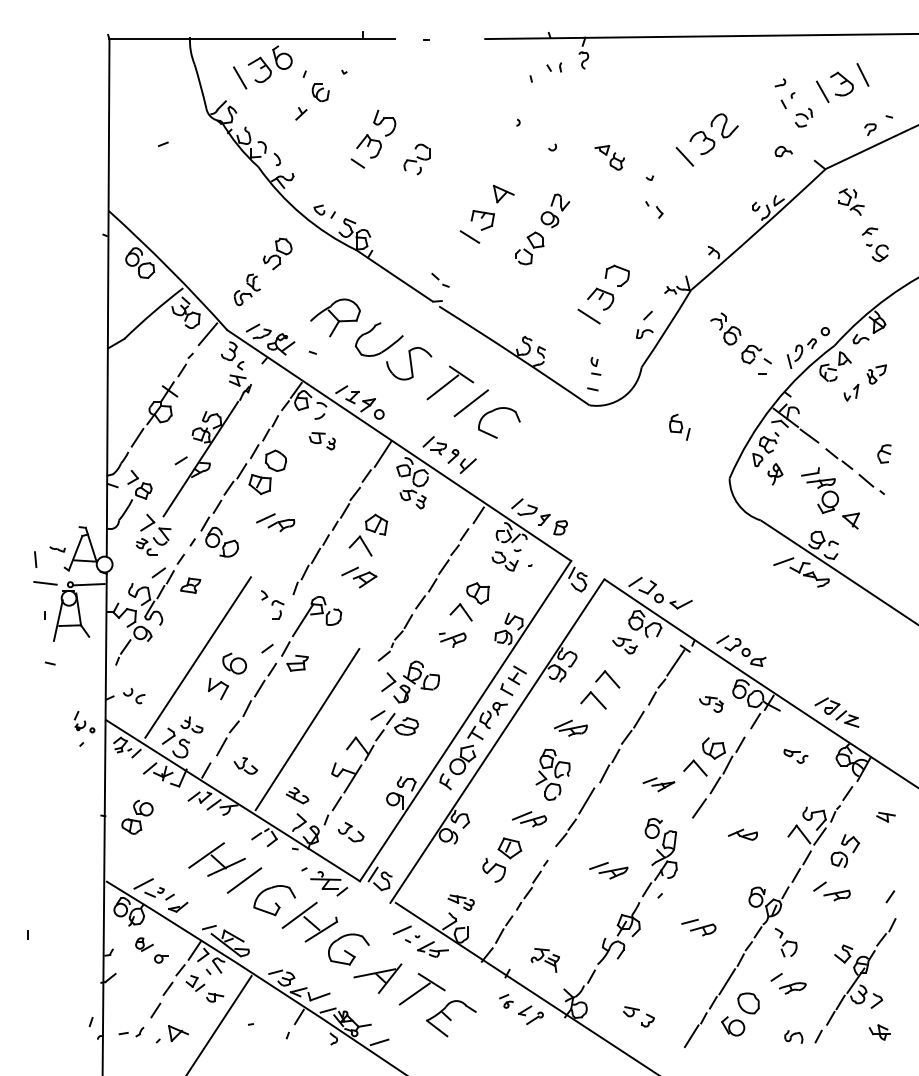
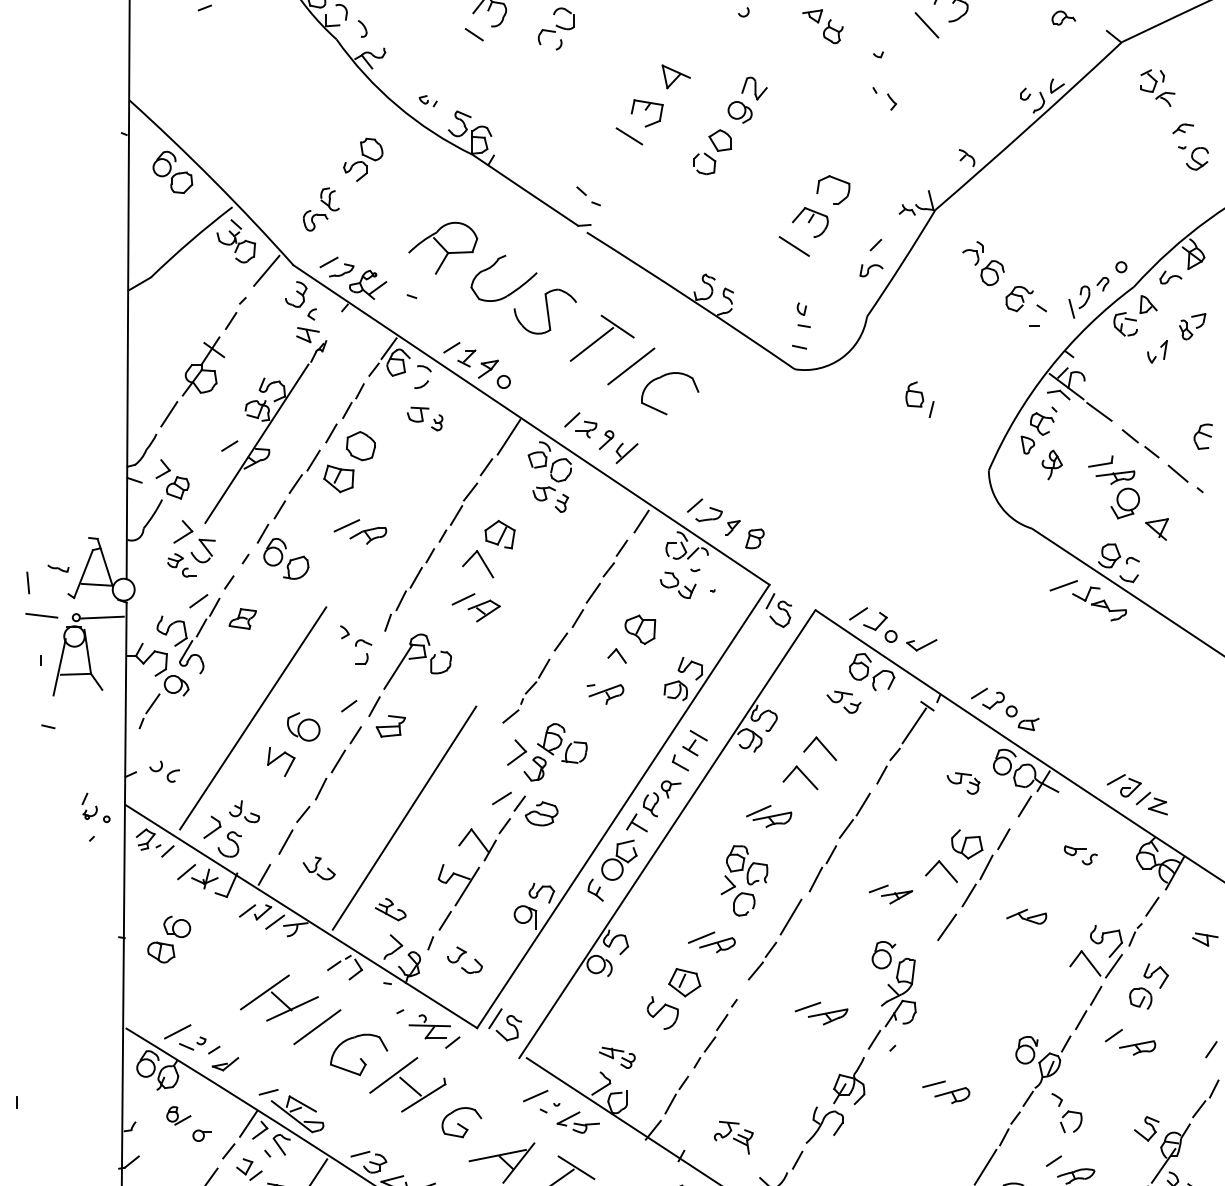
part: (324, 211) -> (428, 101), size x0.6
part: (460, 612) -> (616, 656), size x0.6
part: (742, 834) -> (1026, 916), moved
part: (348, 949) -> (461, 1122), size x0.7

